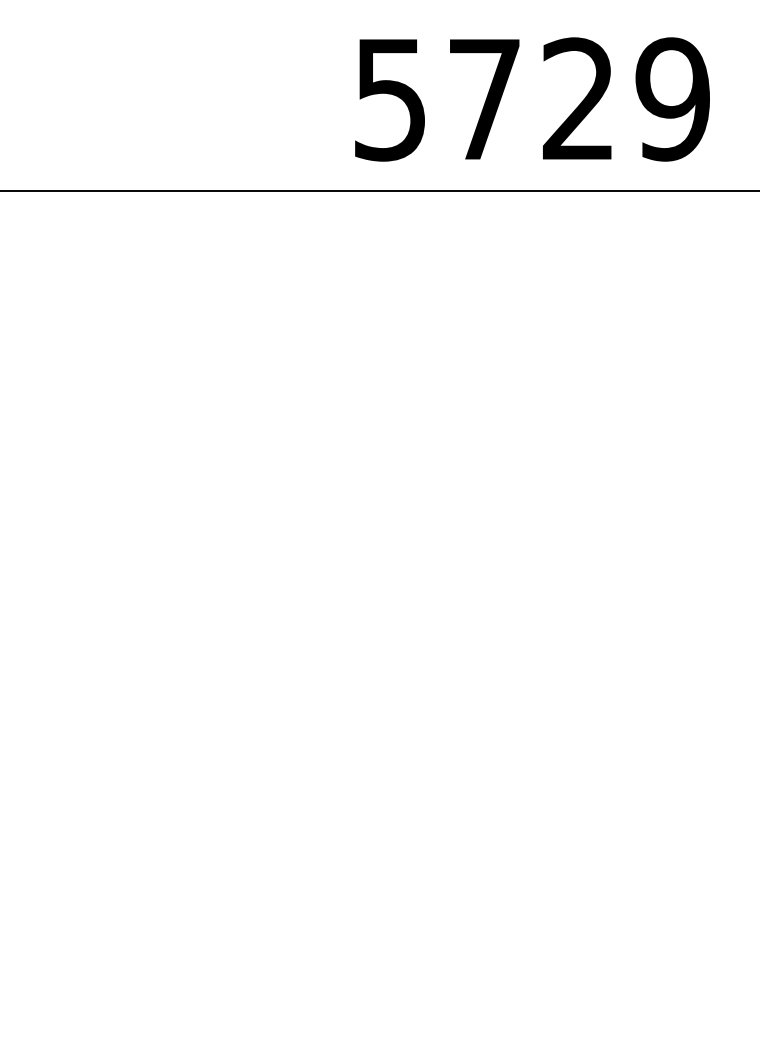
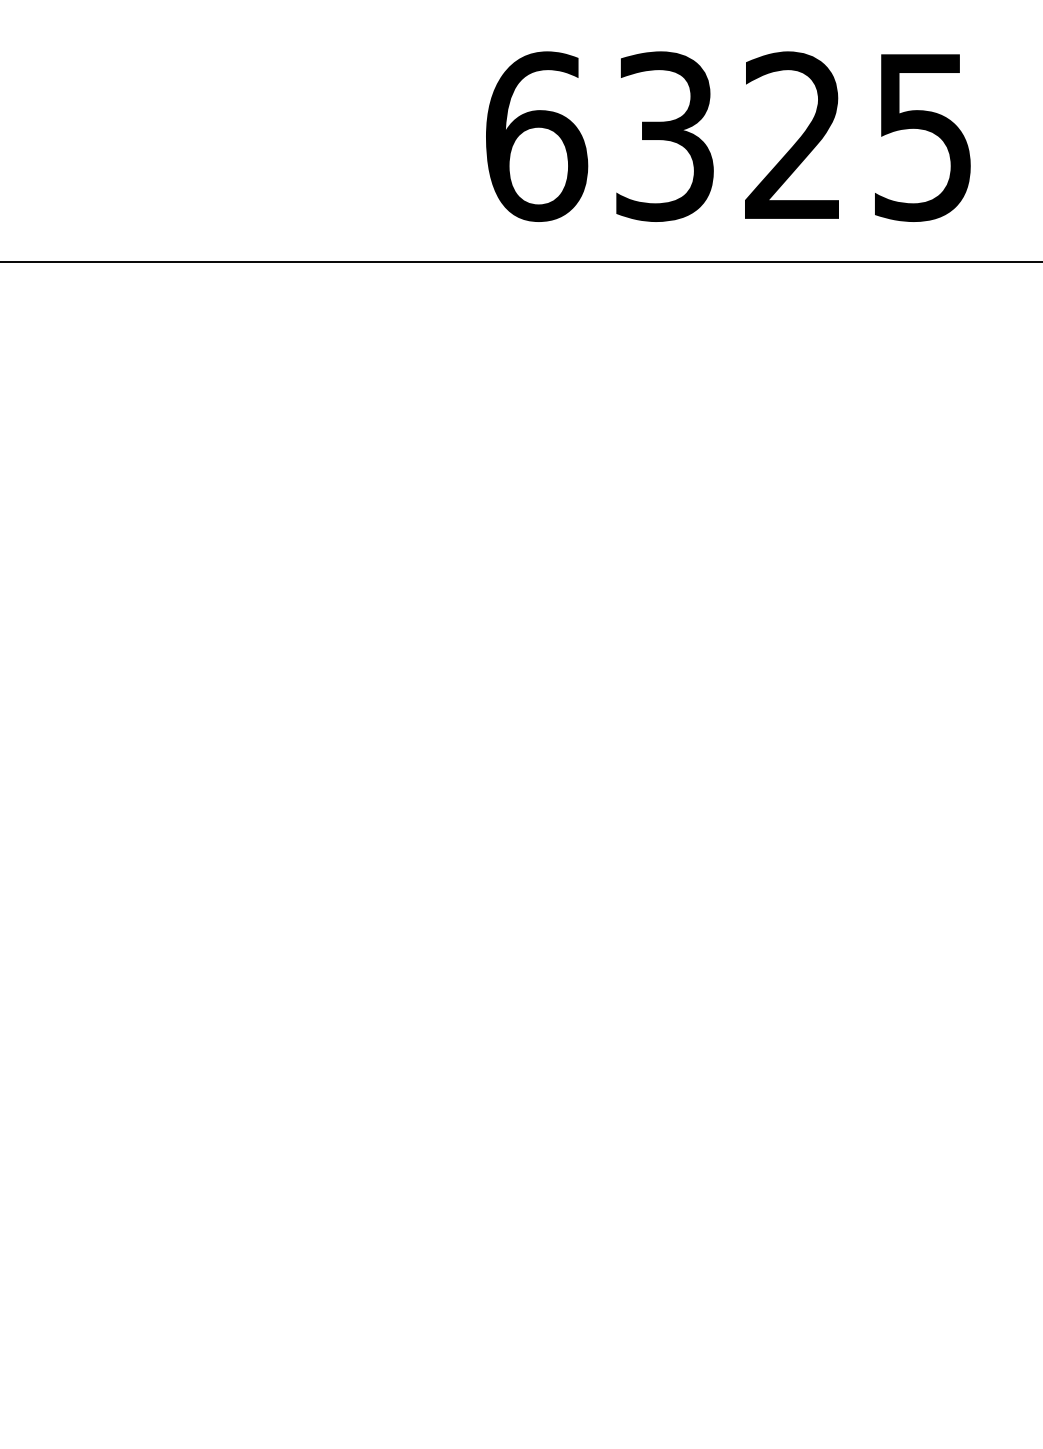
text: (531, 99) -> (729, 136), 5729 -> 6325

